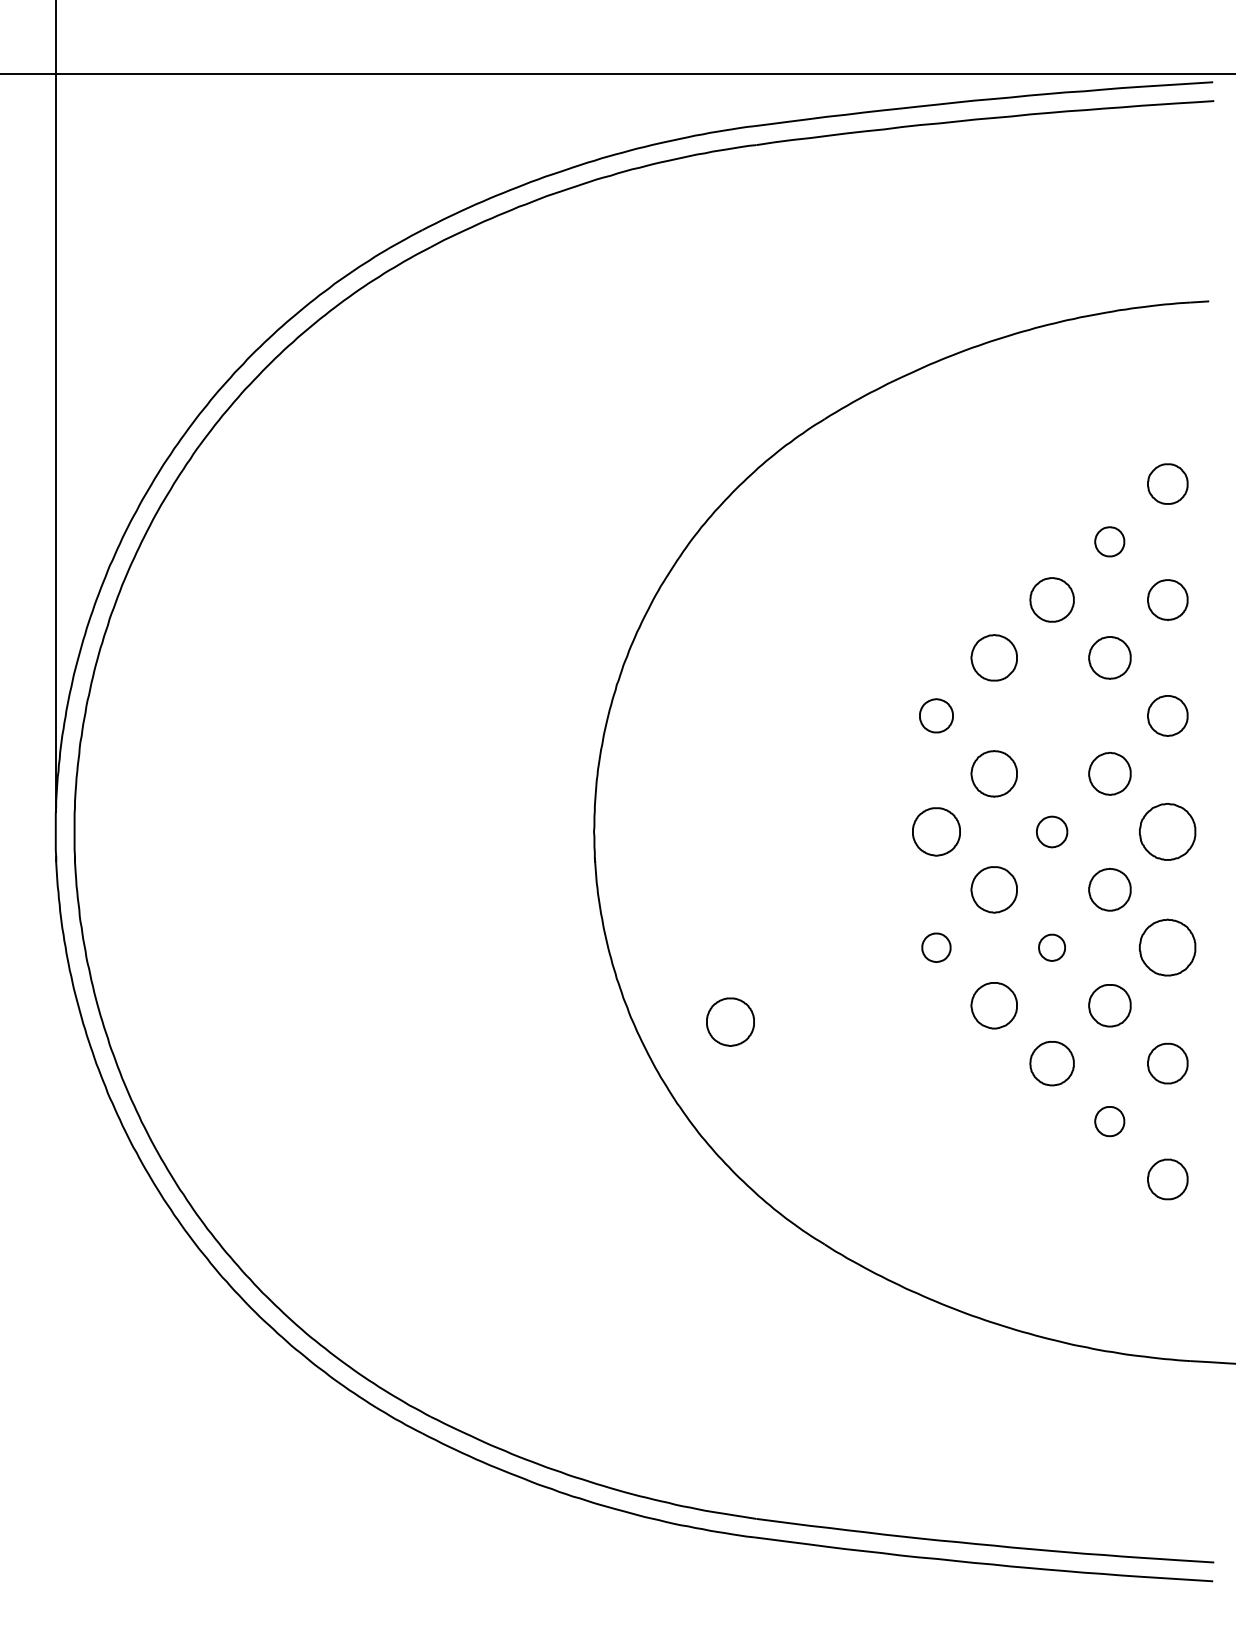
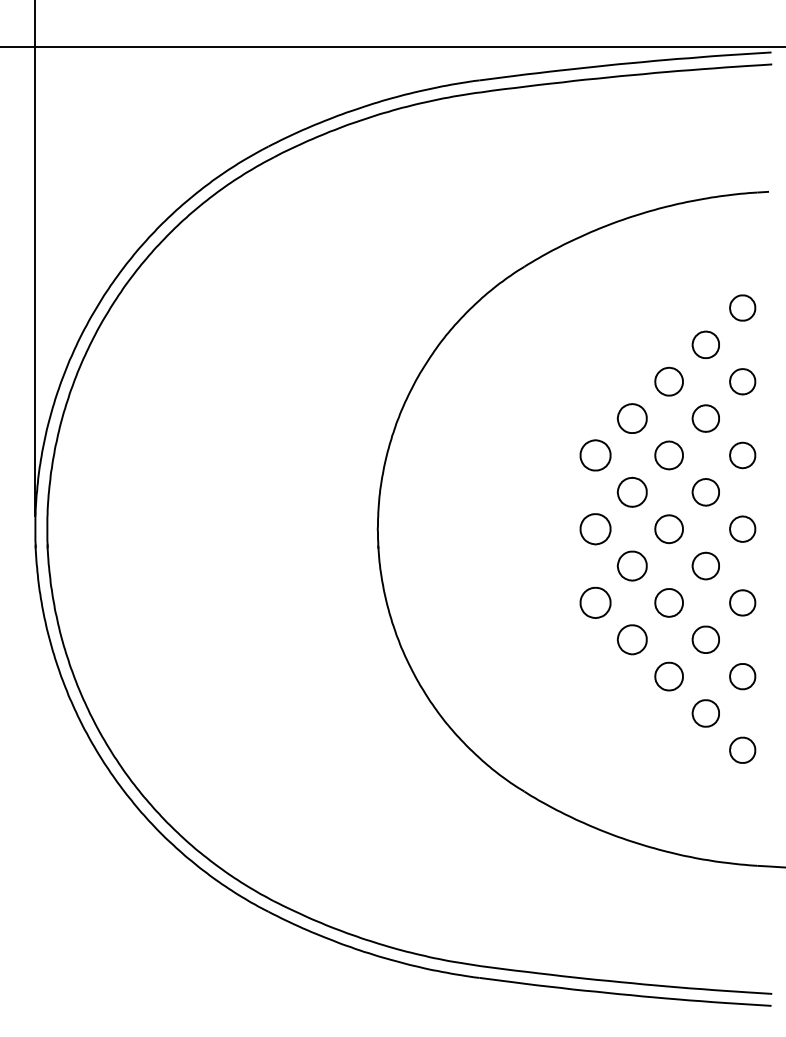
part: (1109, 541) -> (705, 344), size x1.43
part: (936, 715) -> (595, 455), size x1.43
part: (1051, 715) -> (668, 455), added
part: (1167, 830) -> (742, 528), size x0.71
part: (1051, 832) -> (668, 529), size x1.43
part: (936, 947) -> (595, 602), size x1.67
part: (1051, 947) -> (668, 602), size x1.67
part: (1167, 947) -> (742, 602), size x0.71
part: (730, 1022) -> (464, 650), removed
part: (1109, 1121) -> (705, 713), size x1.43

